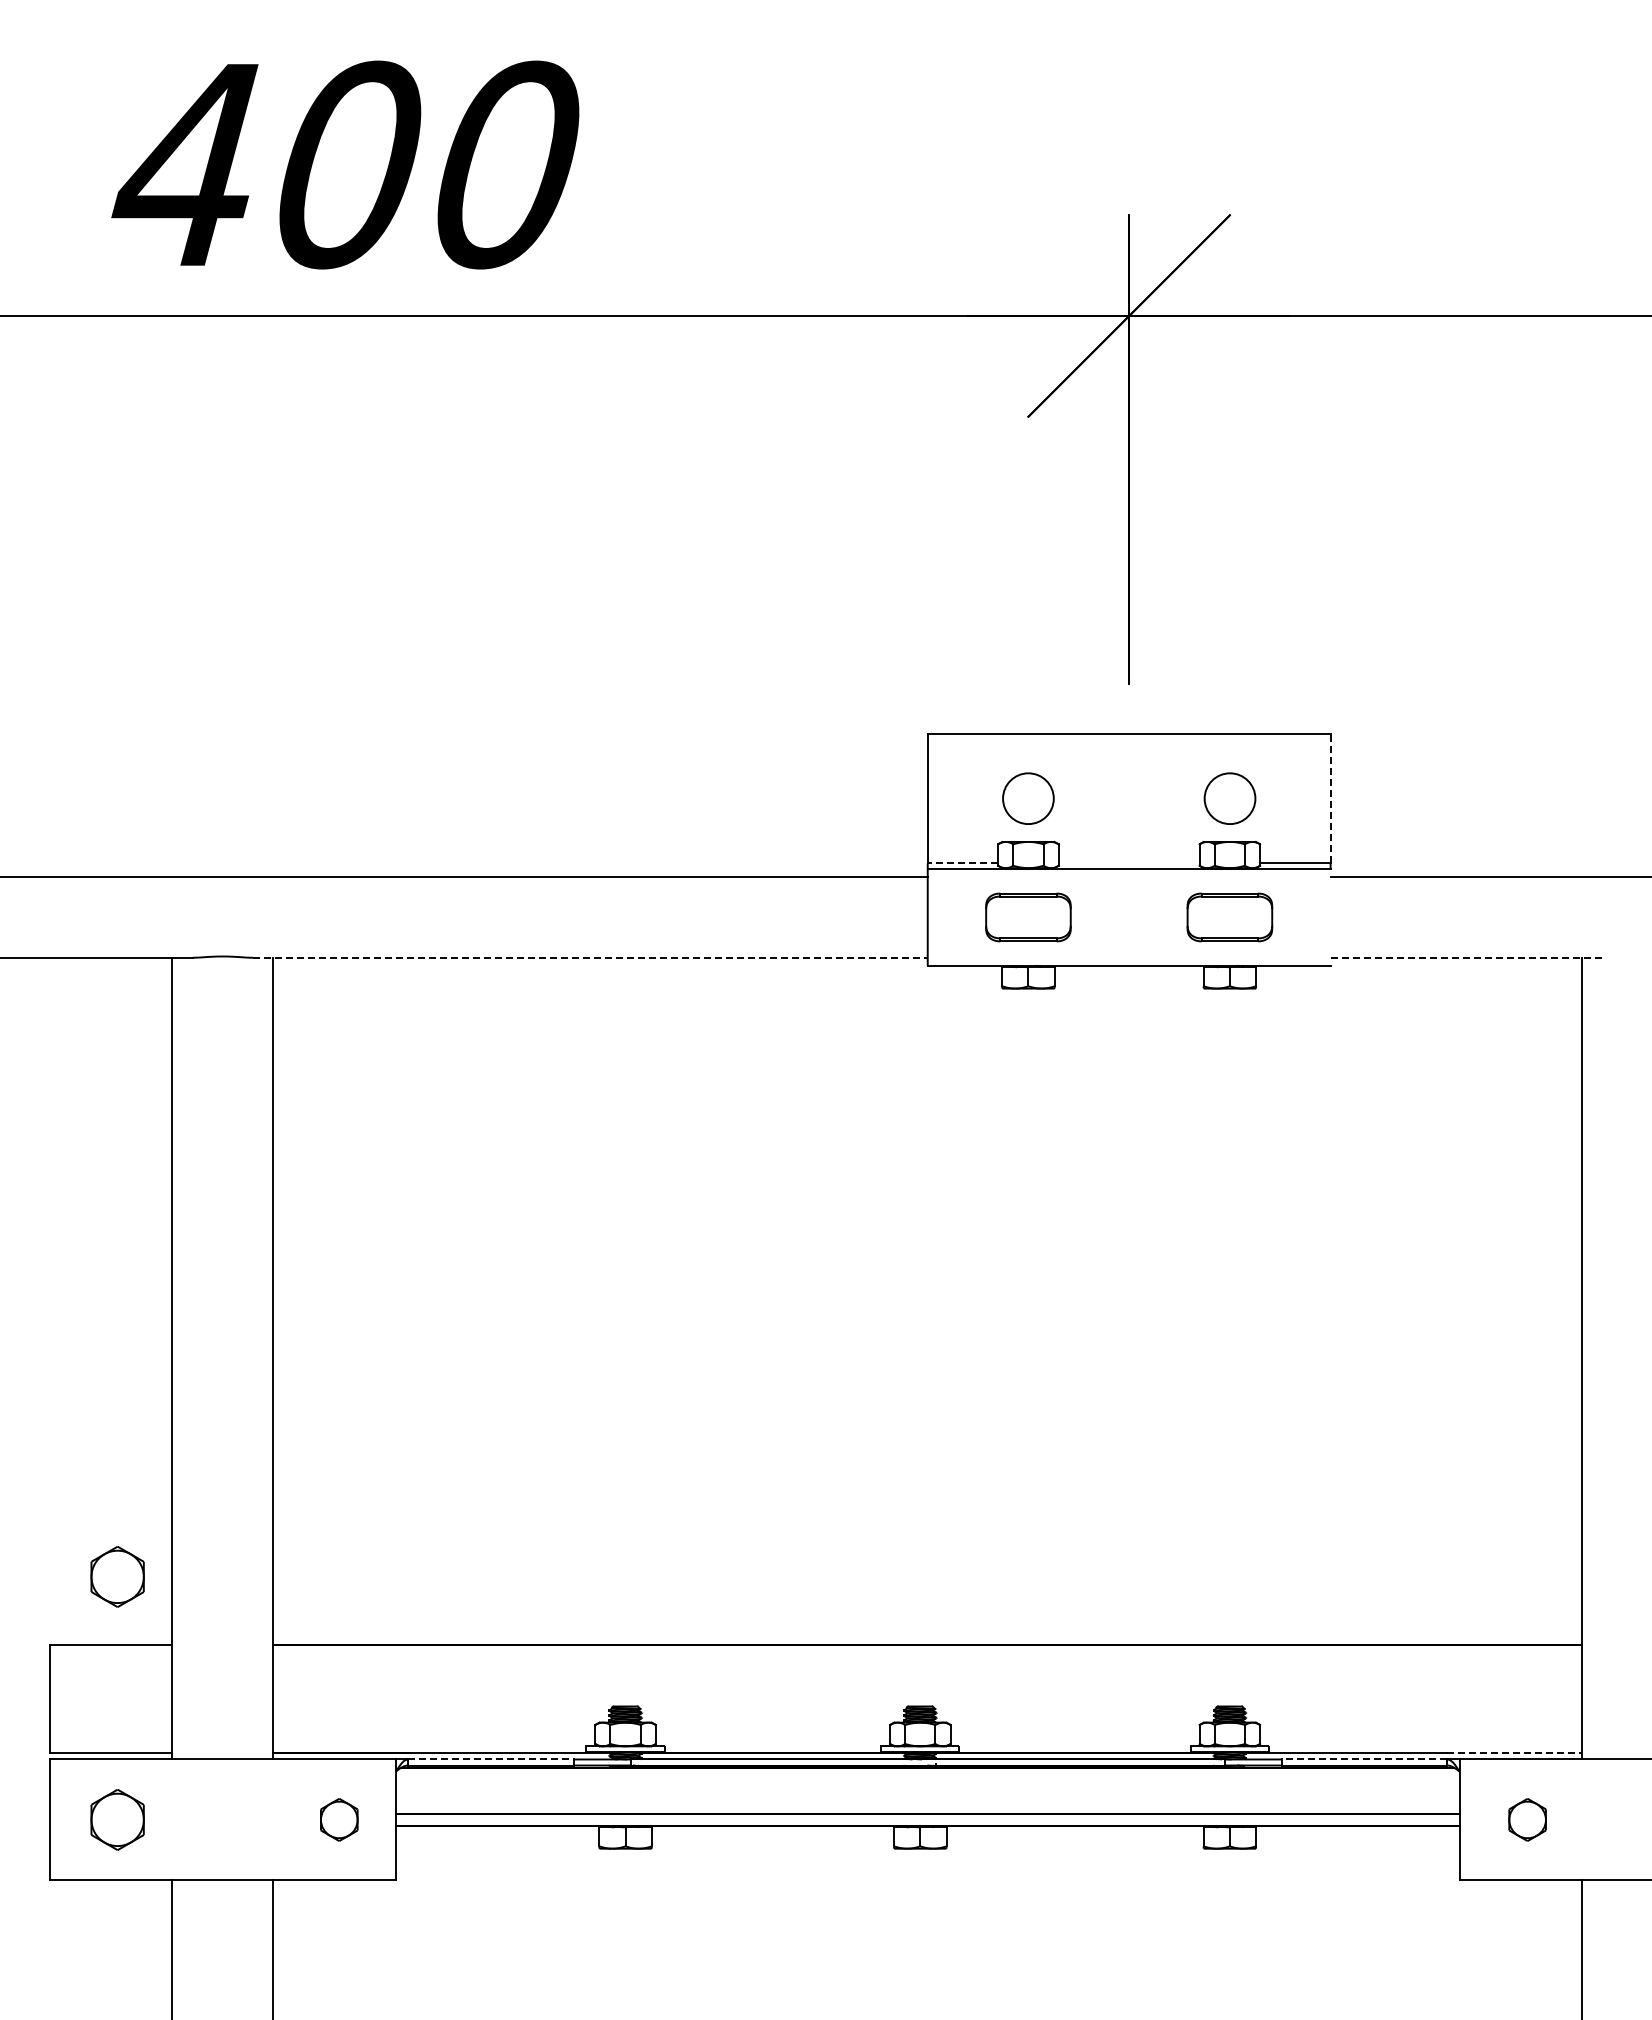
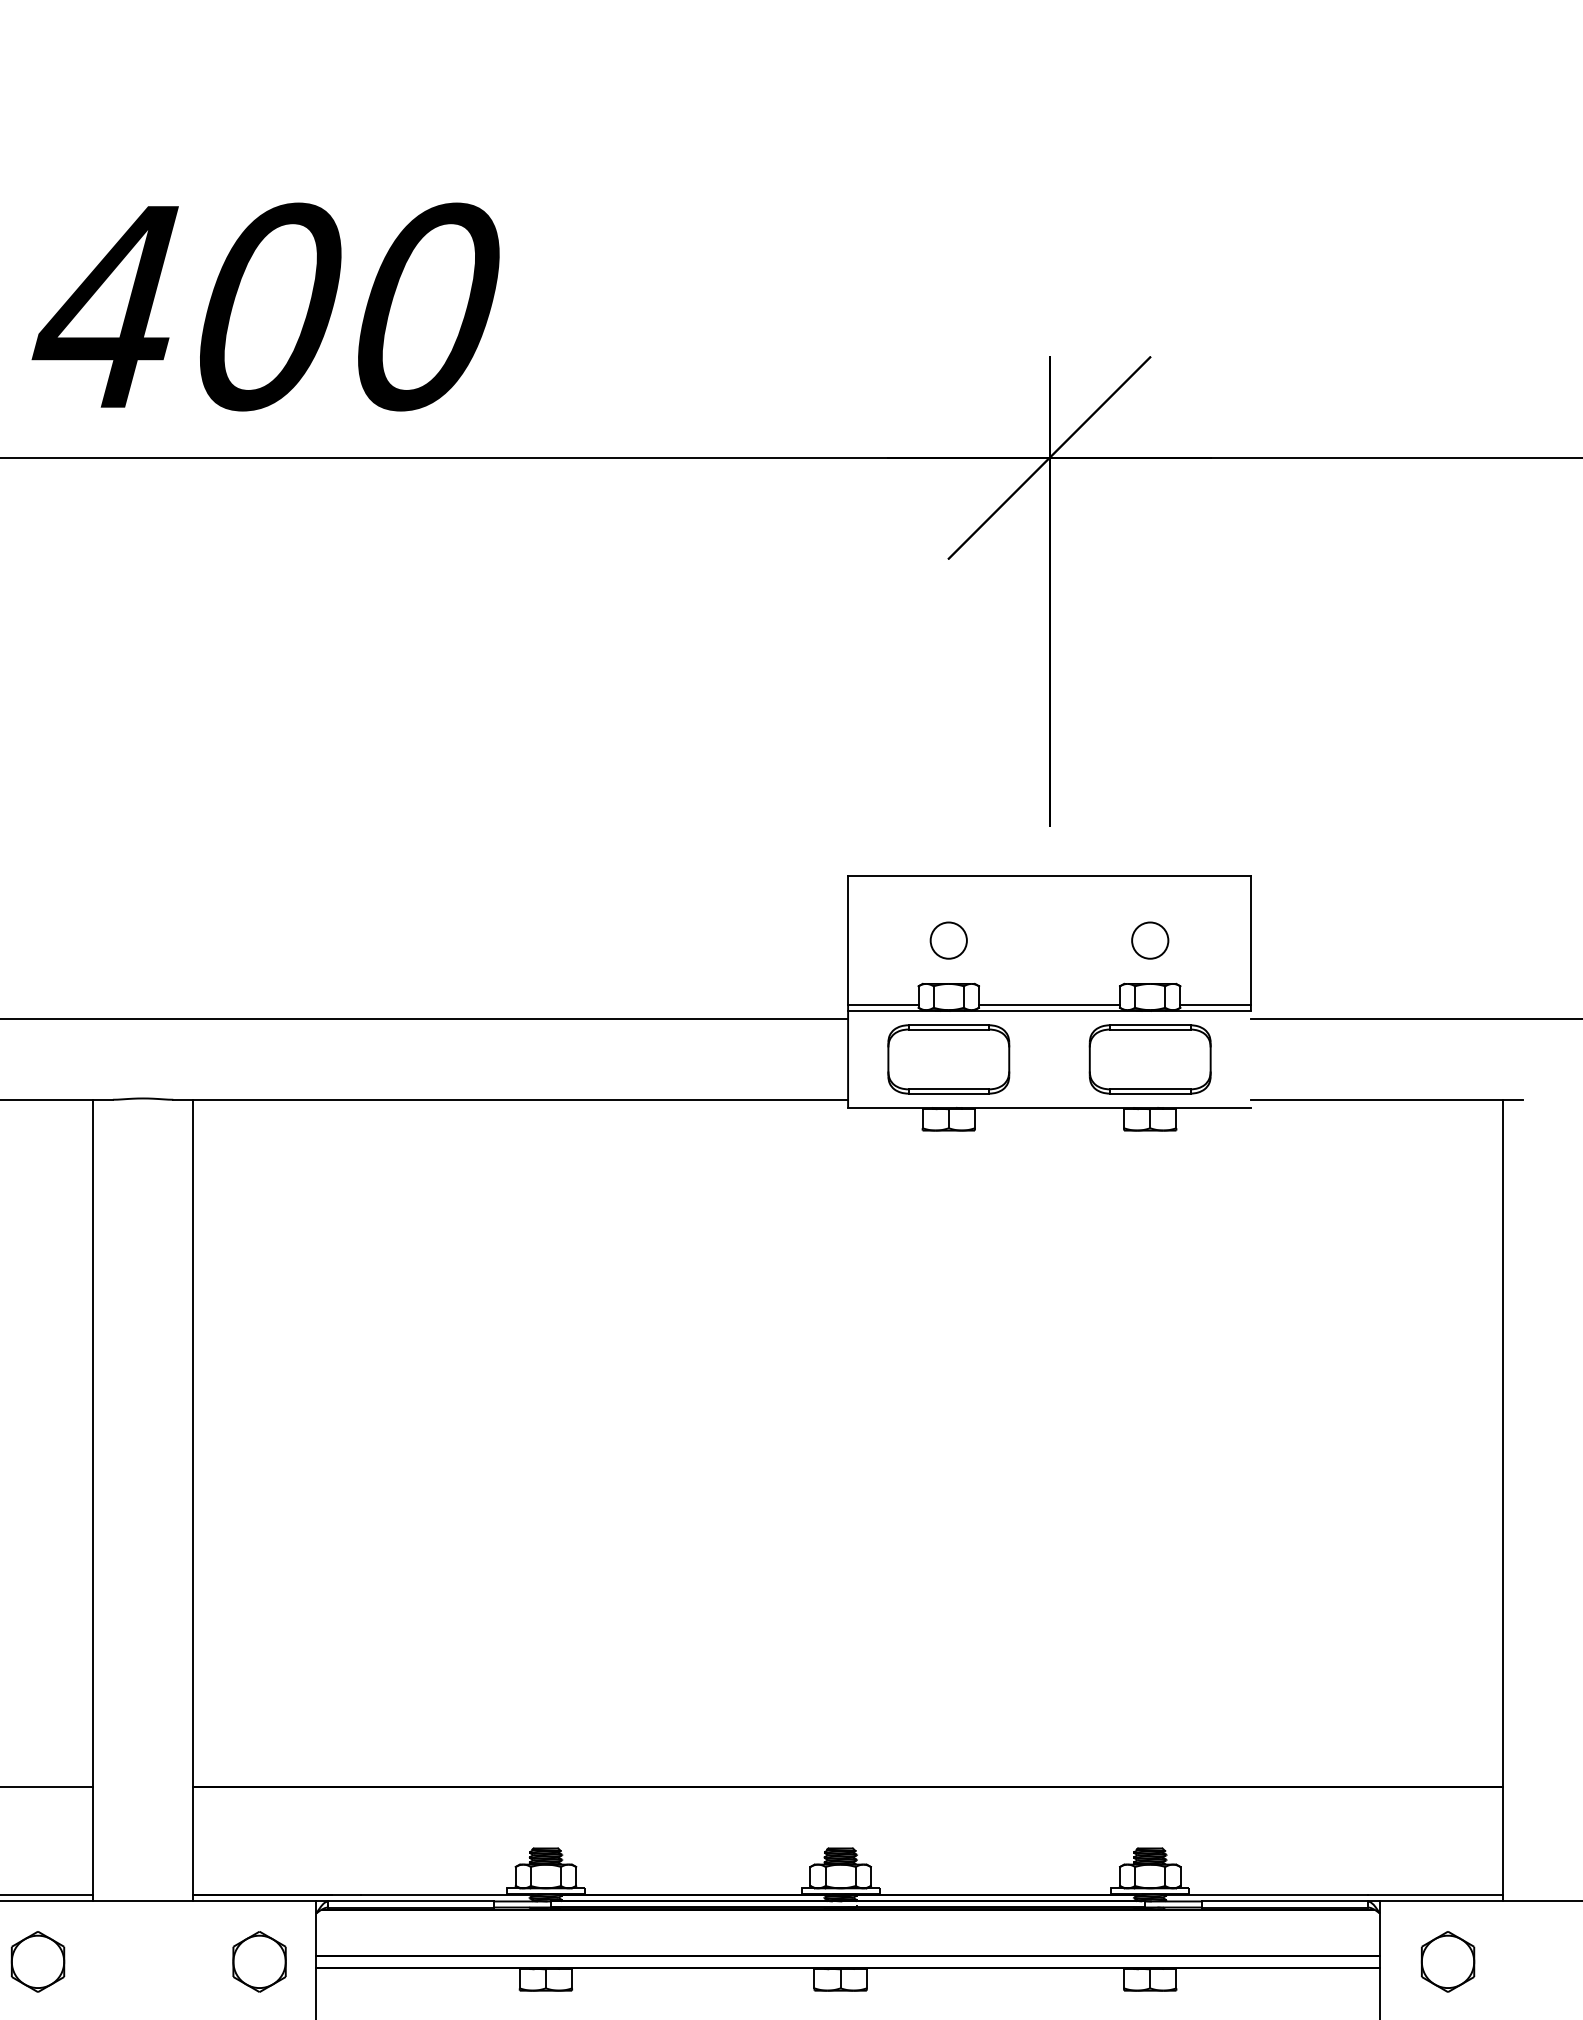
circle: (1028, 798) -> (948, 940), size x0.71
circle: (1229, 798) -> (1149, 940), size x0.71
line: (1330, 798) -> (1250, 940), dashed -> solid
line: (962, 863) -> (882, 1005), dashed -> solid
line: (1128, 863) -> (1048, 1005), added
part: (1028, 917) -> (948, 1059), size x1.43
part: (1229, 917) -> (1149, 1059), size x1.43
line: (590, 957) -> (510, 1099), dashed -> solid
line: (1466, 957) -> (1386, 1099), dashed -> solid
part: (117, 1576) -> (37, 1718), removed
line: (1515, 1753) -> (1435, 1895), dashed -> solid
line: (490, 1759) -> (410, 1901), dashed -> solid
line: (1364, 1759) -> (1284, 1901), dashed -> solid
part: (339, 1819) -> (259, 1961), size x1.43
part: (1527, 1819) -> (1447, 1961), size x1.43

